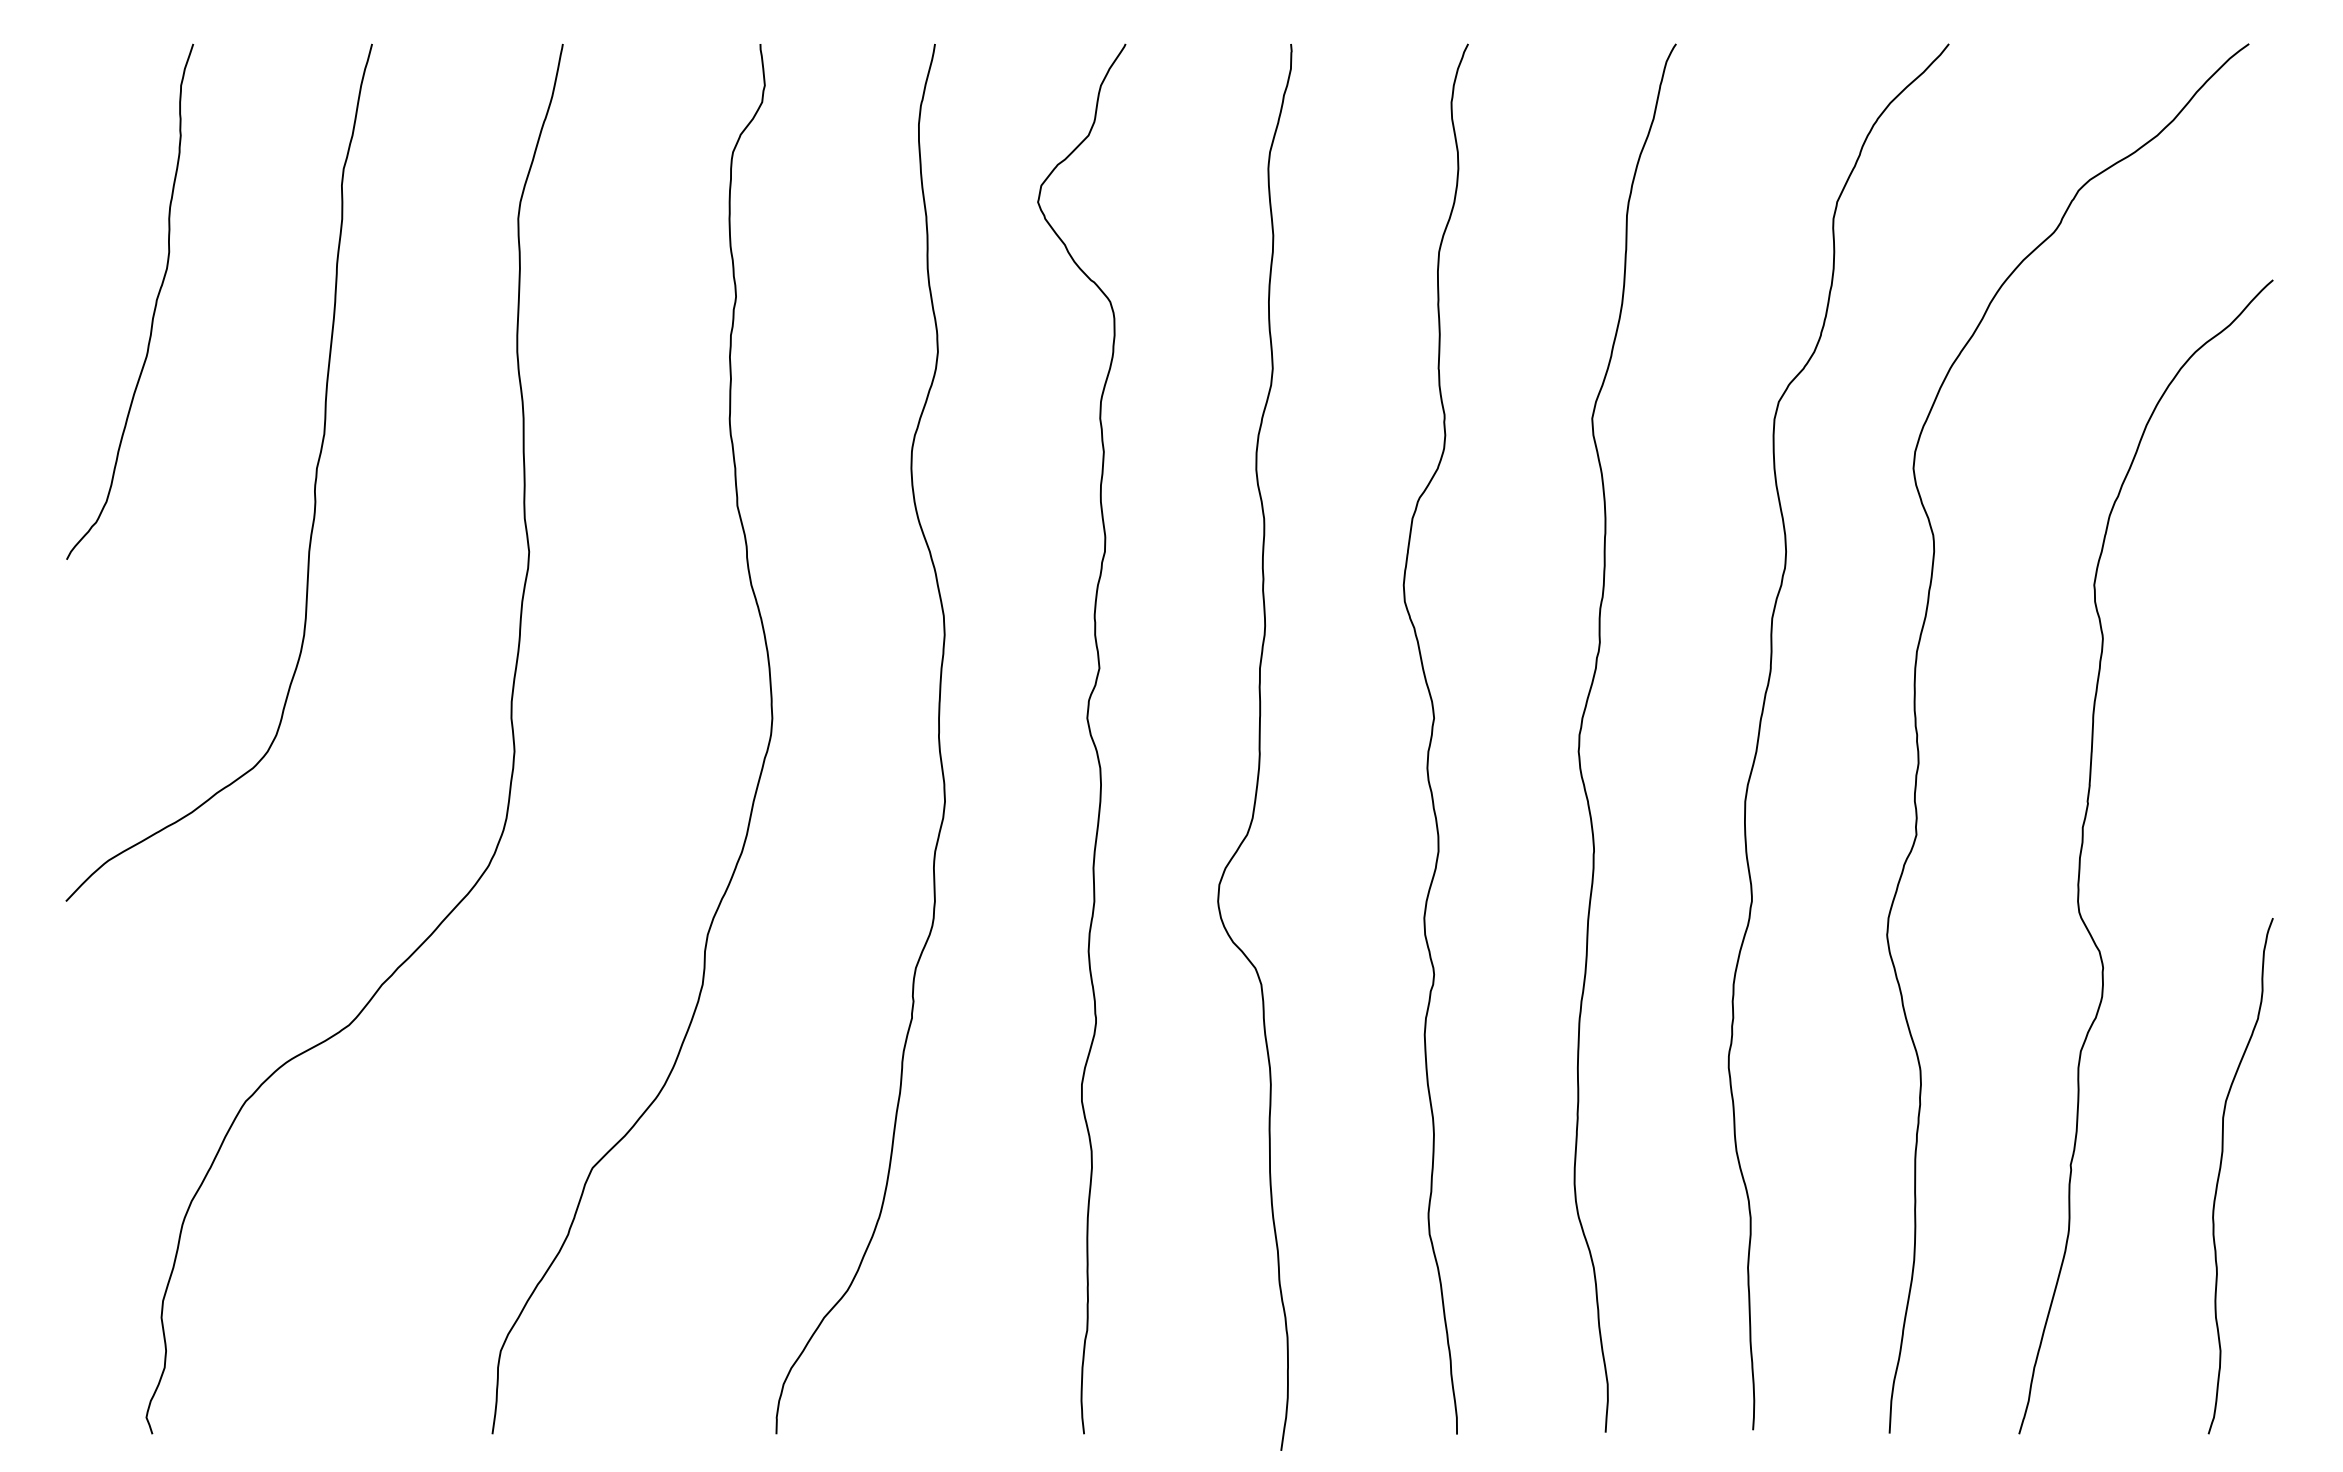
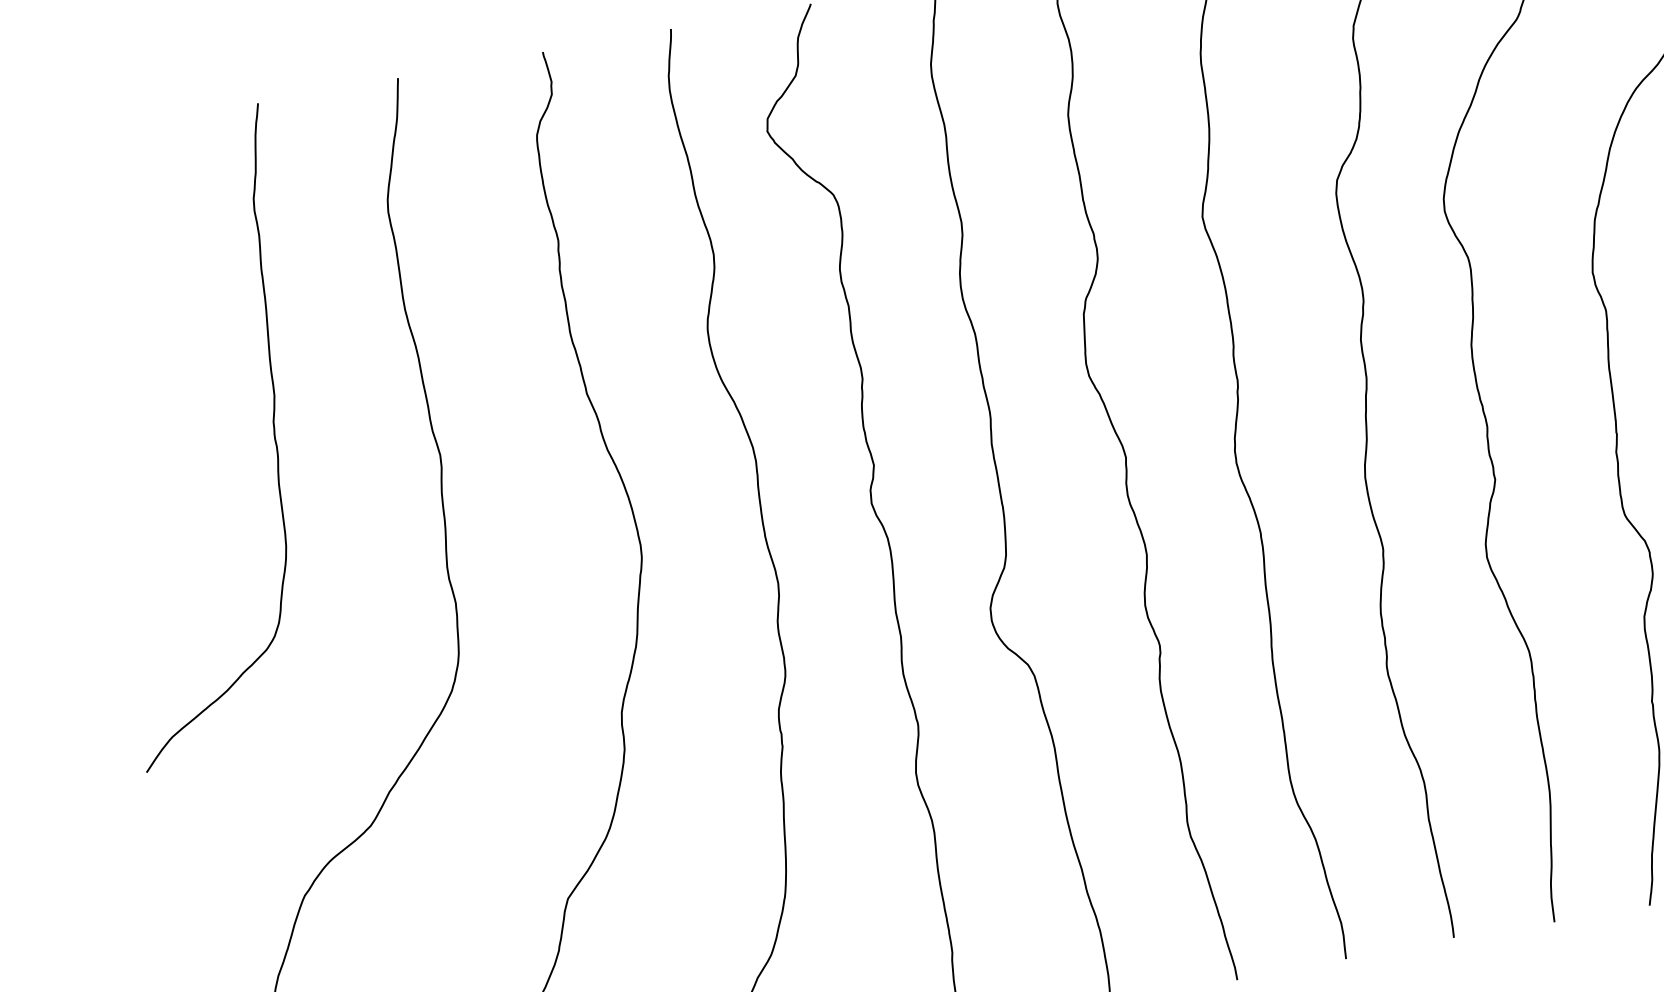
curve: (154, 306) -> (133, 324), removed

